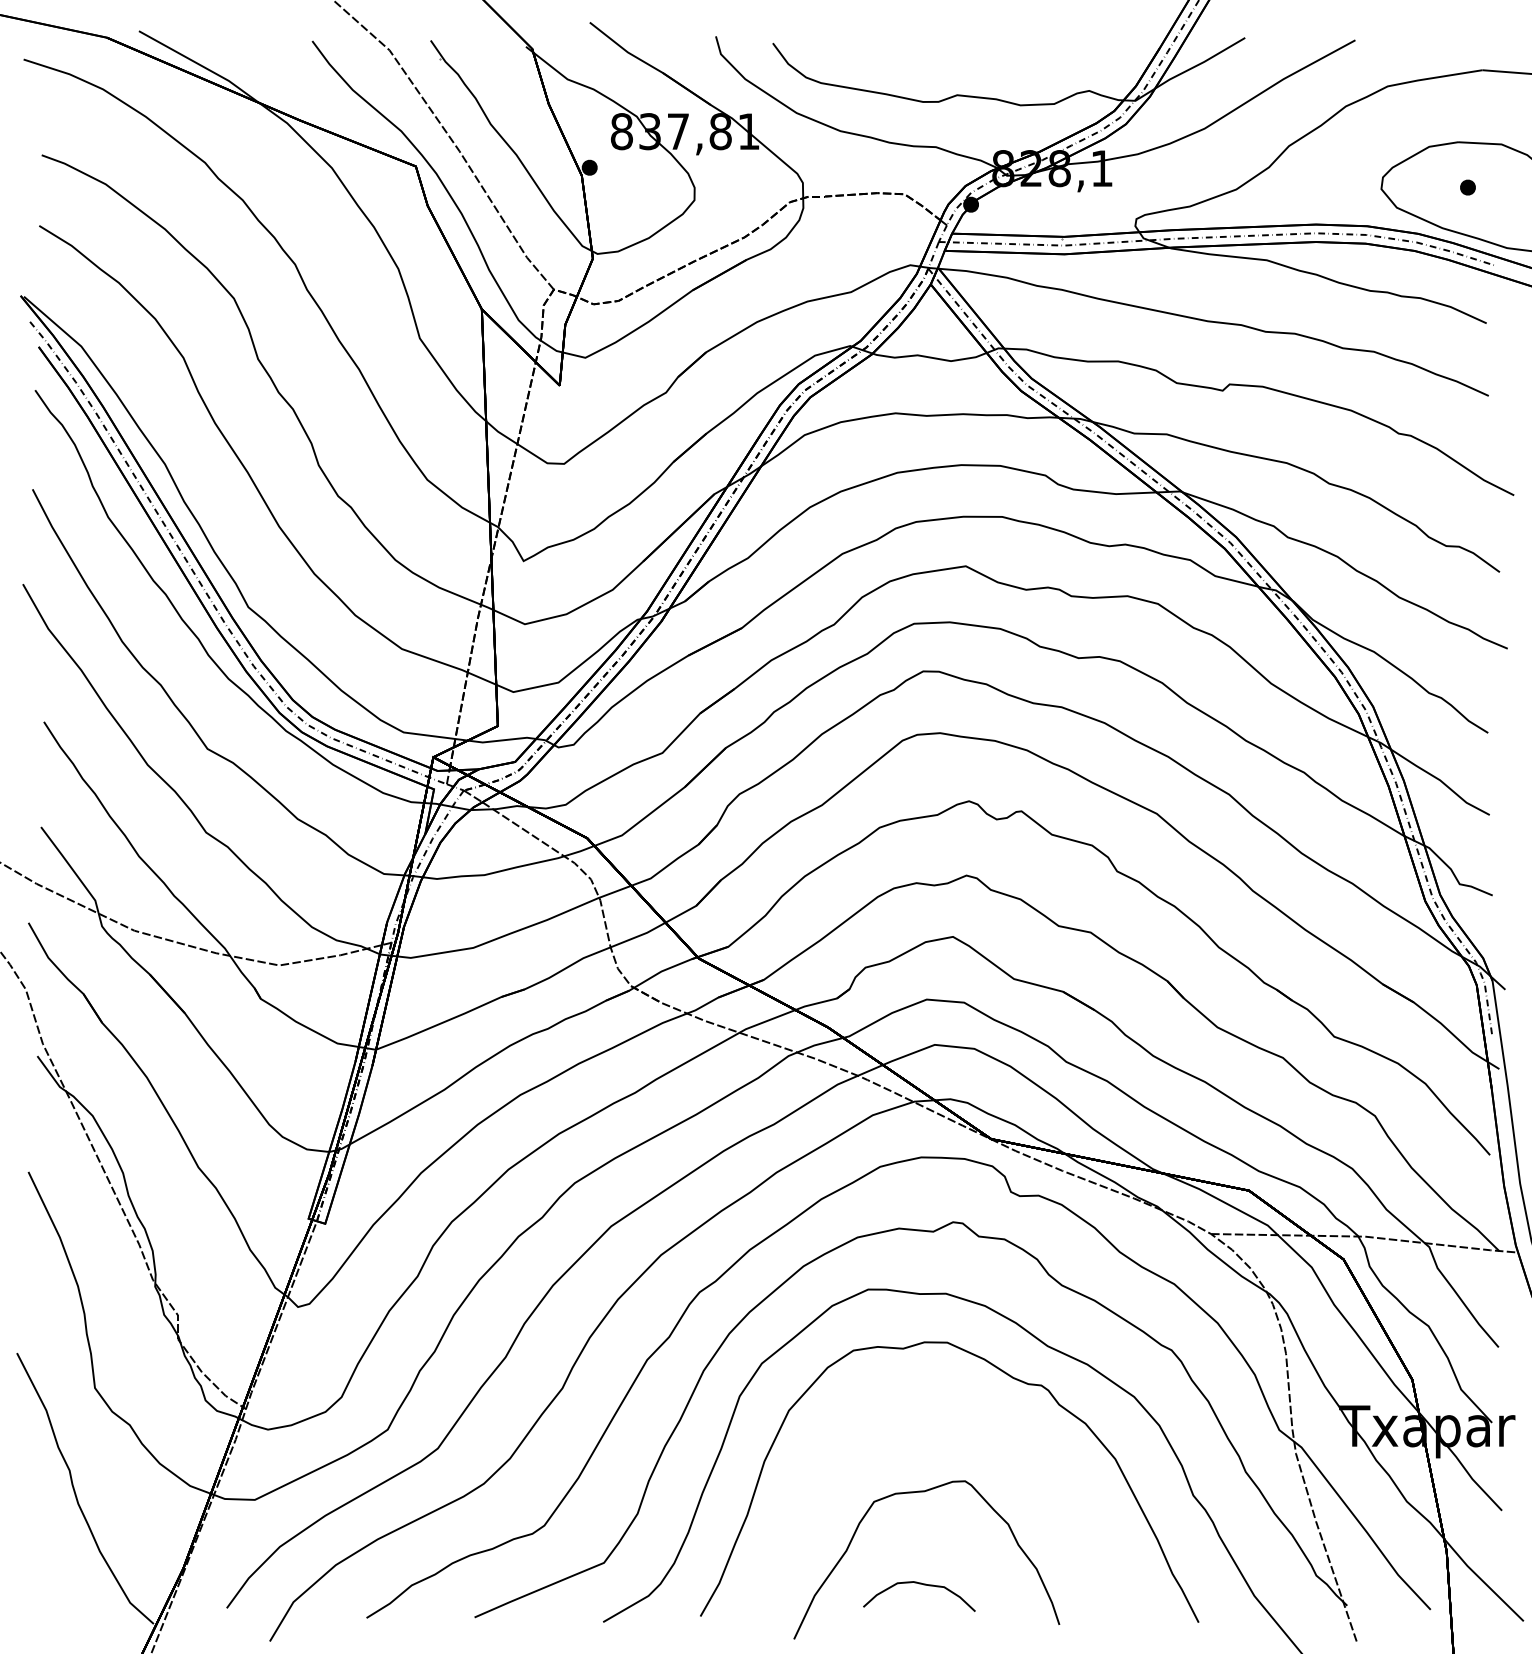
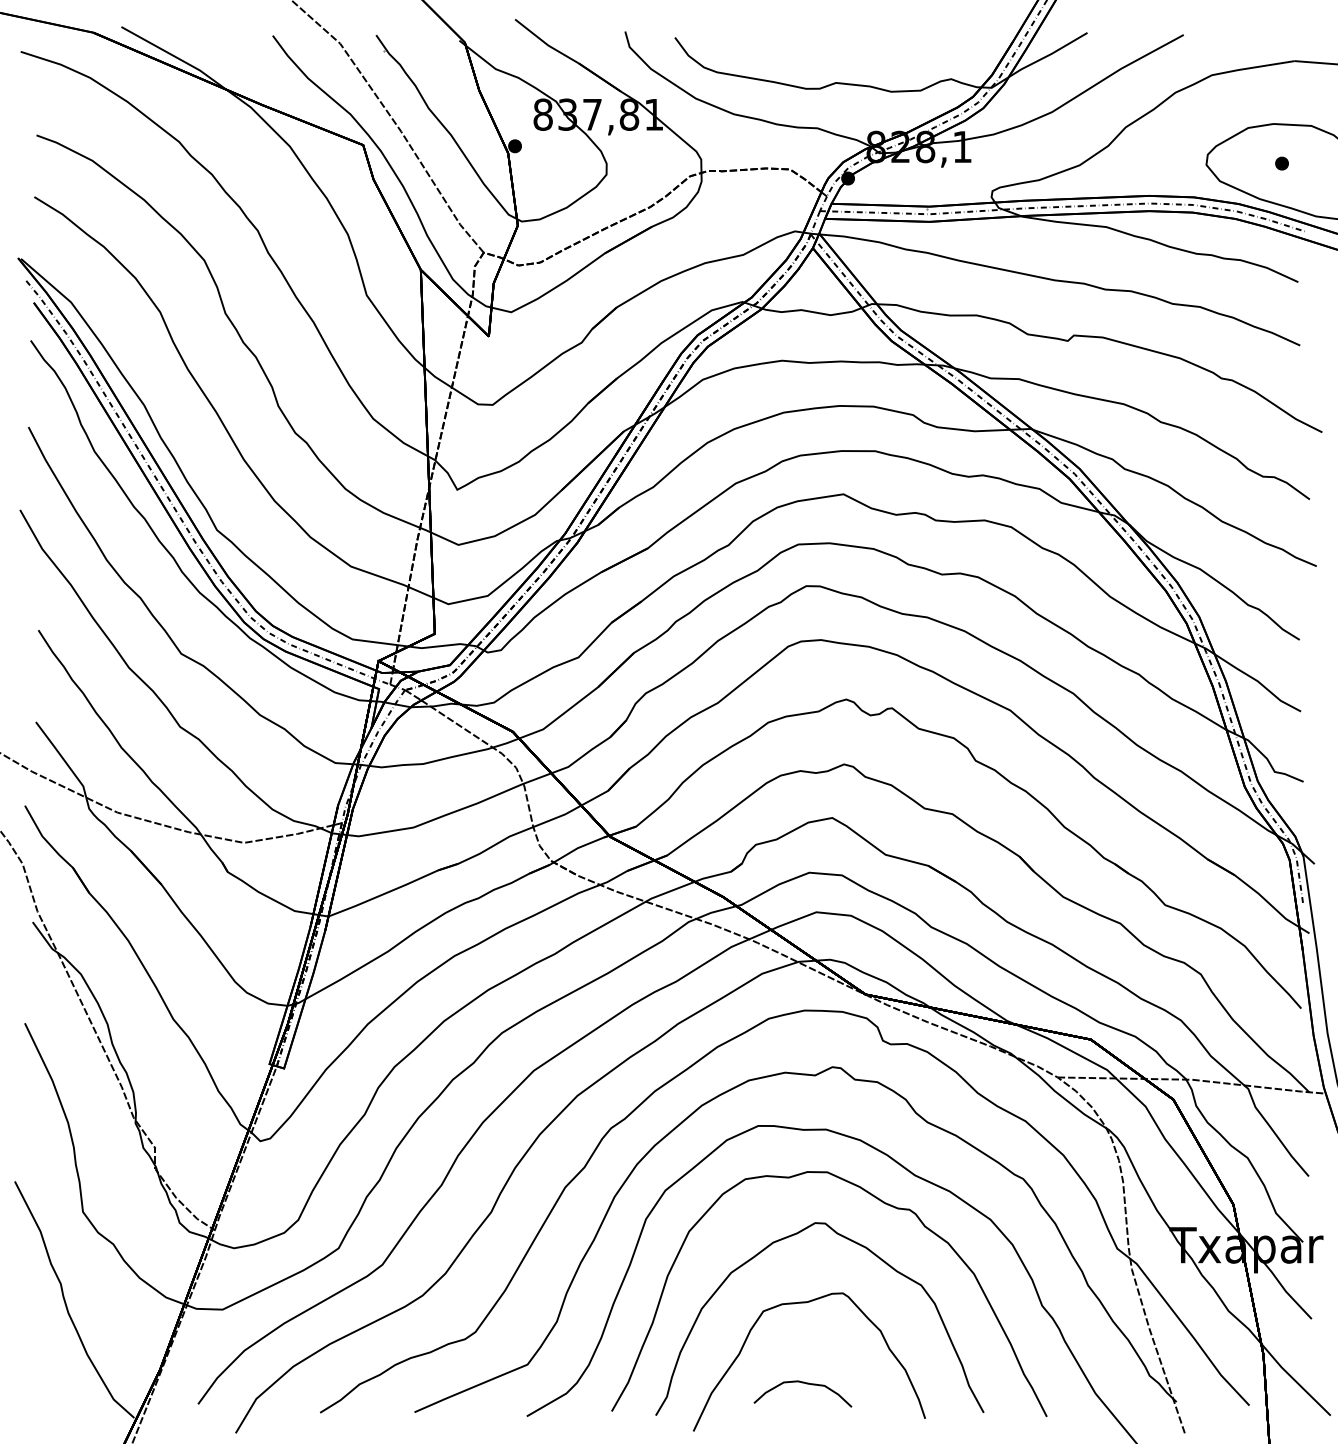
curve: (980, 1424) -> (856, 1243), added

